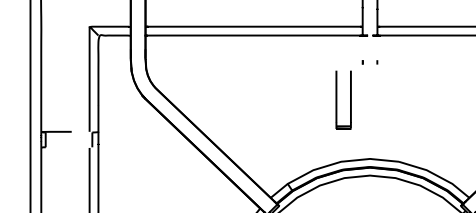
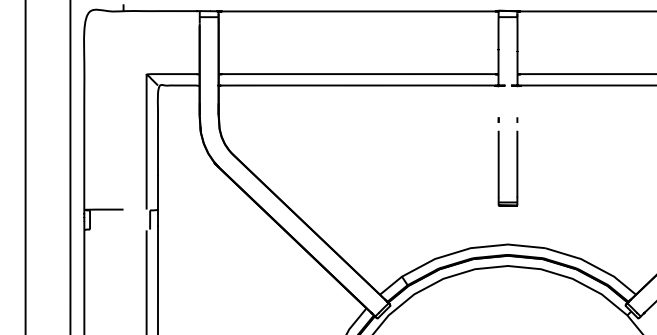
part: (337, 99) -> (499, 168), moved

